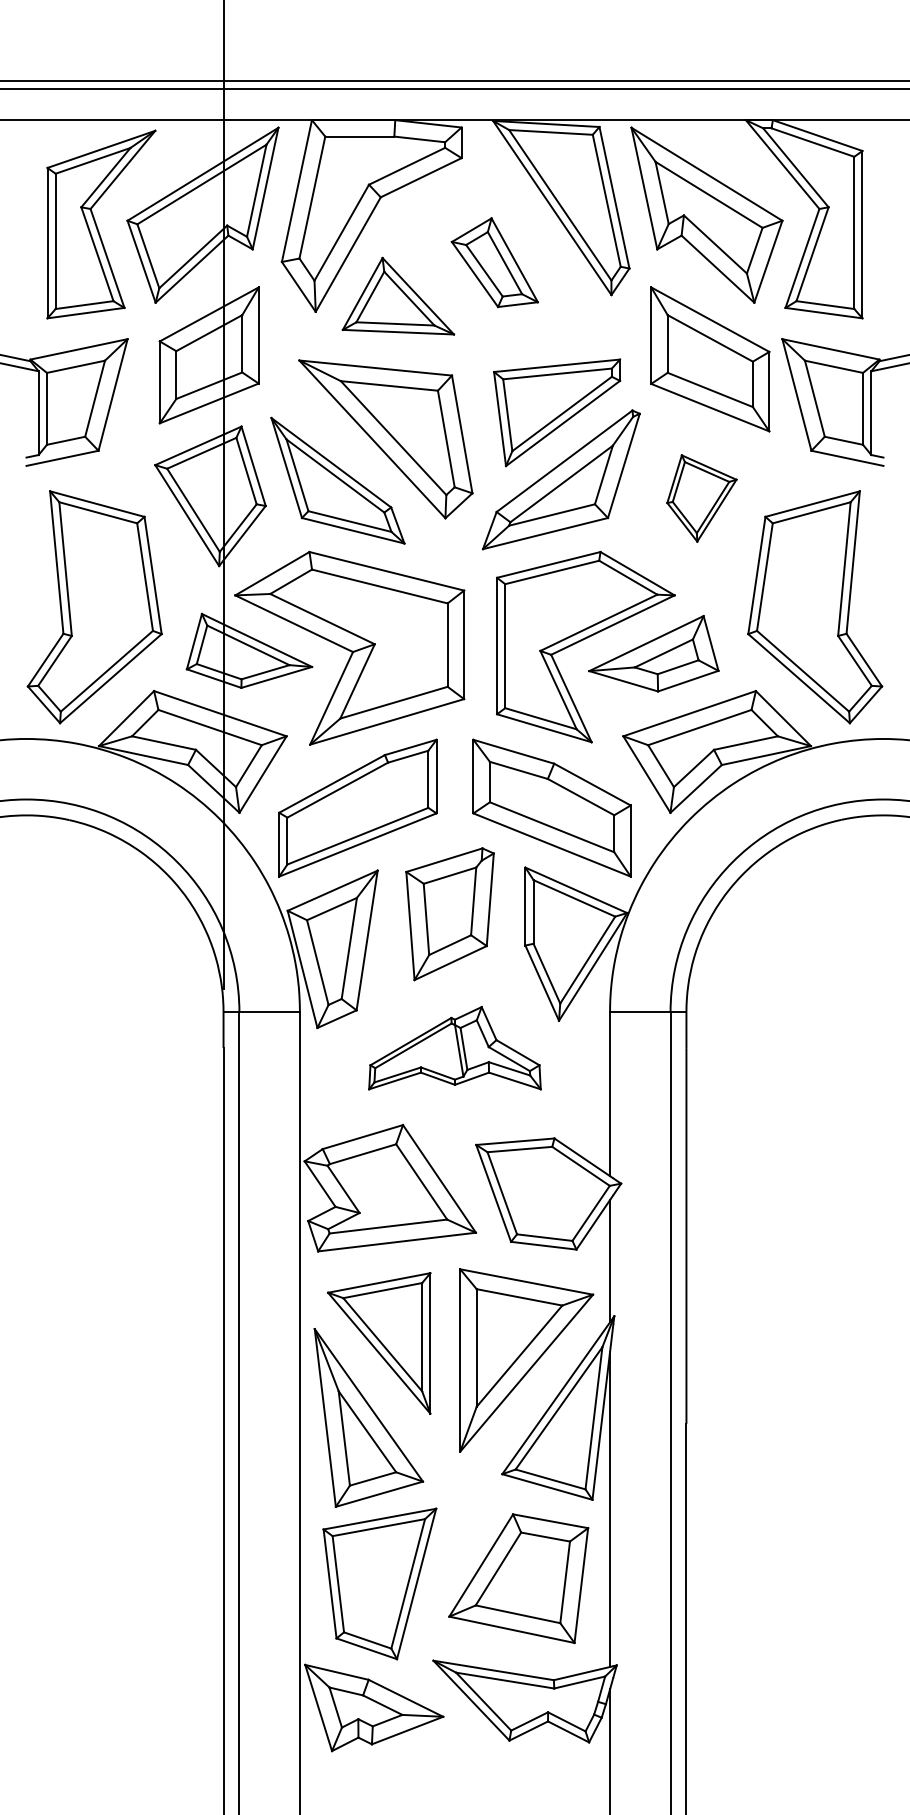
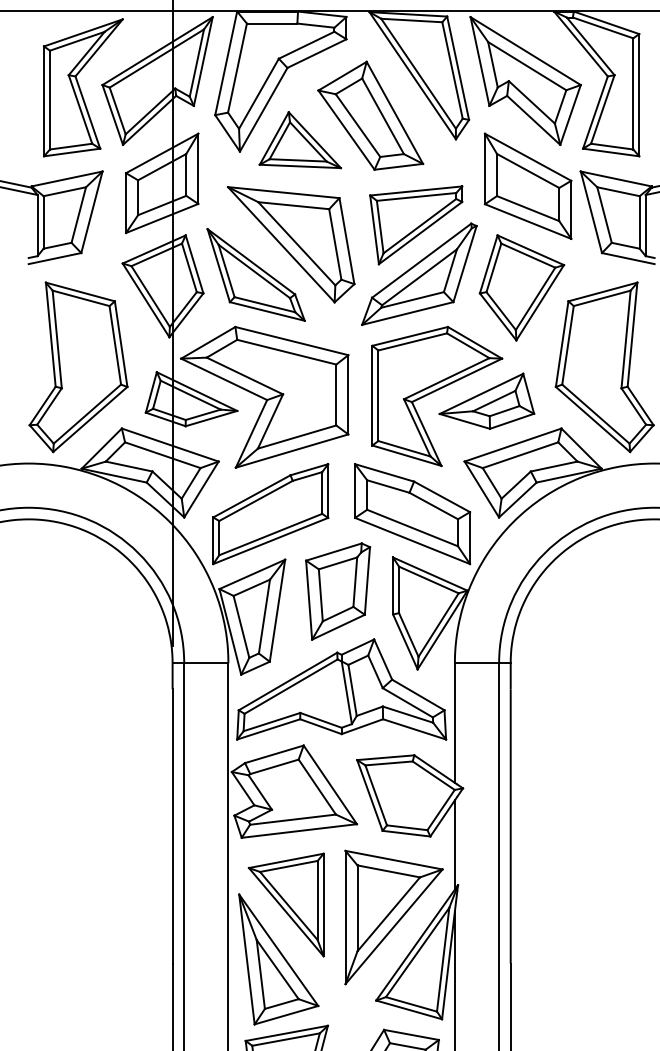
part: (494, 262) -> (370, 115), size x1.67
part: (701, 498) -> (521, 287), size x1.67
part: (454, 1047) -> (341, 688), size x1.67

